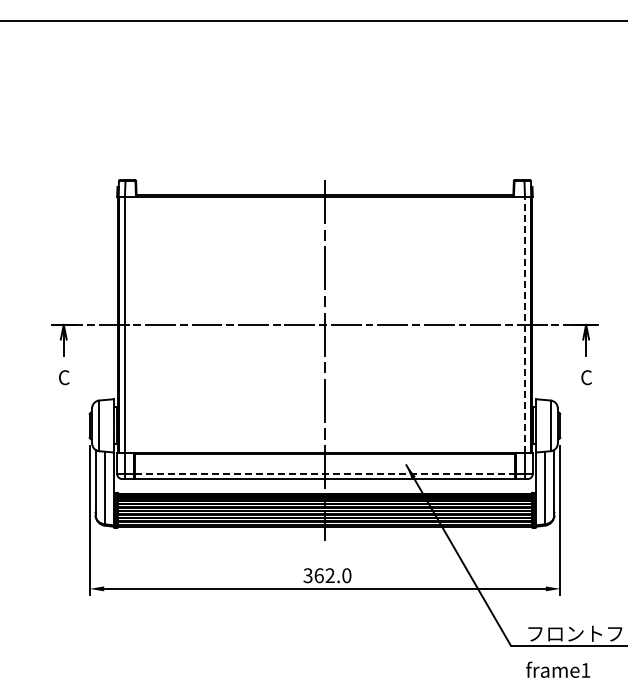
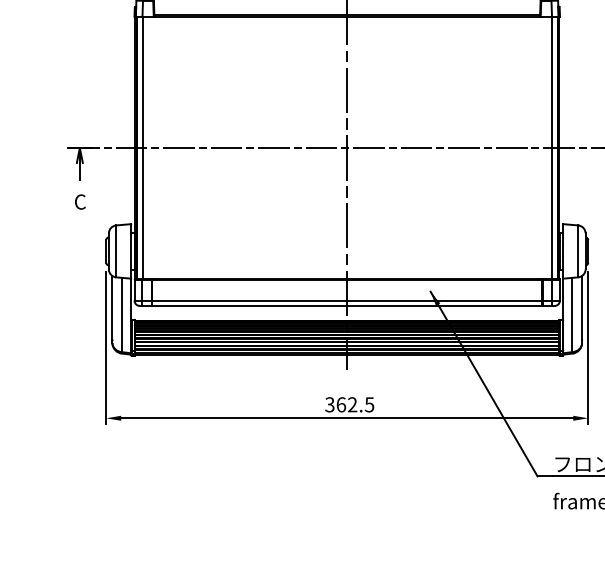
line: (524, 324) -> (551, 147), dashed -> solid
line: (325, 473) -> (347, 300), dashed -> solid
text: (346, 575) -> (369, 404), 362.0 -> 362.5

